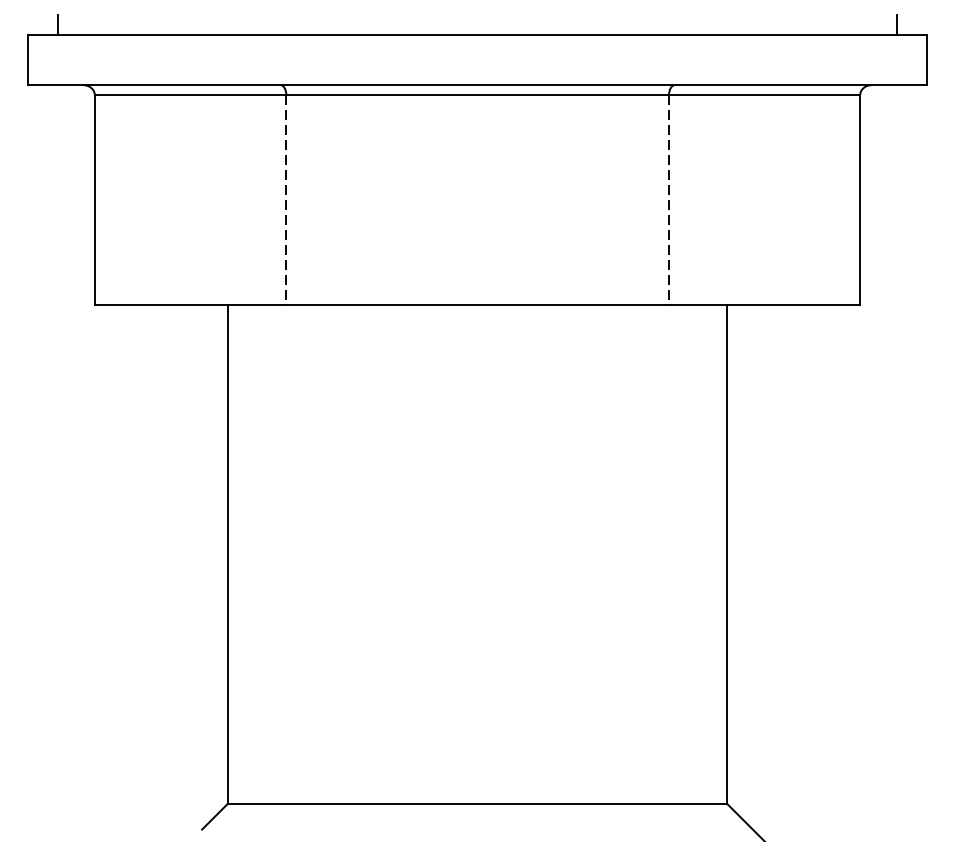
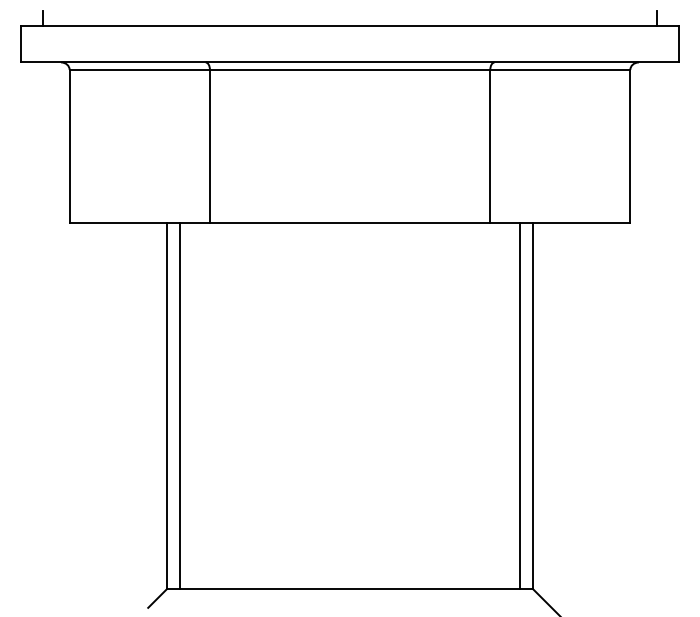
line: (285, 199) -> (209, 146), dashed -> solid
line: (669, 199) -> (490, 146), dashed -> solid
line: (246, 553) -> (180, 405), added
line: (708, 553) -> (519, 405), added

